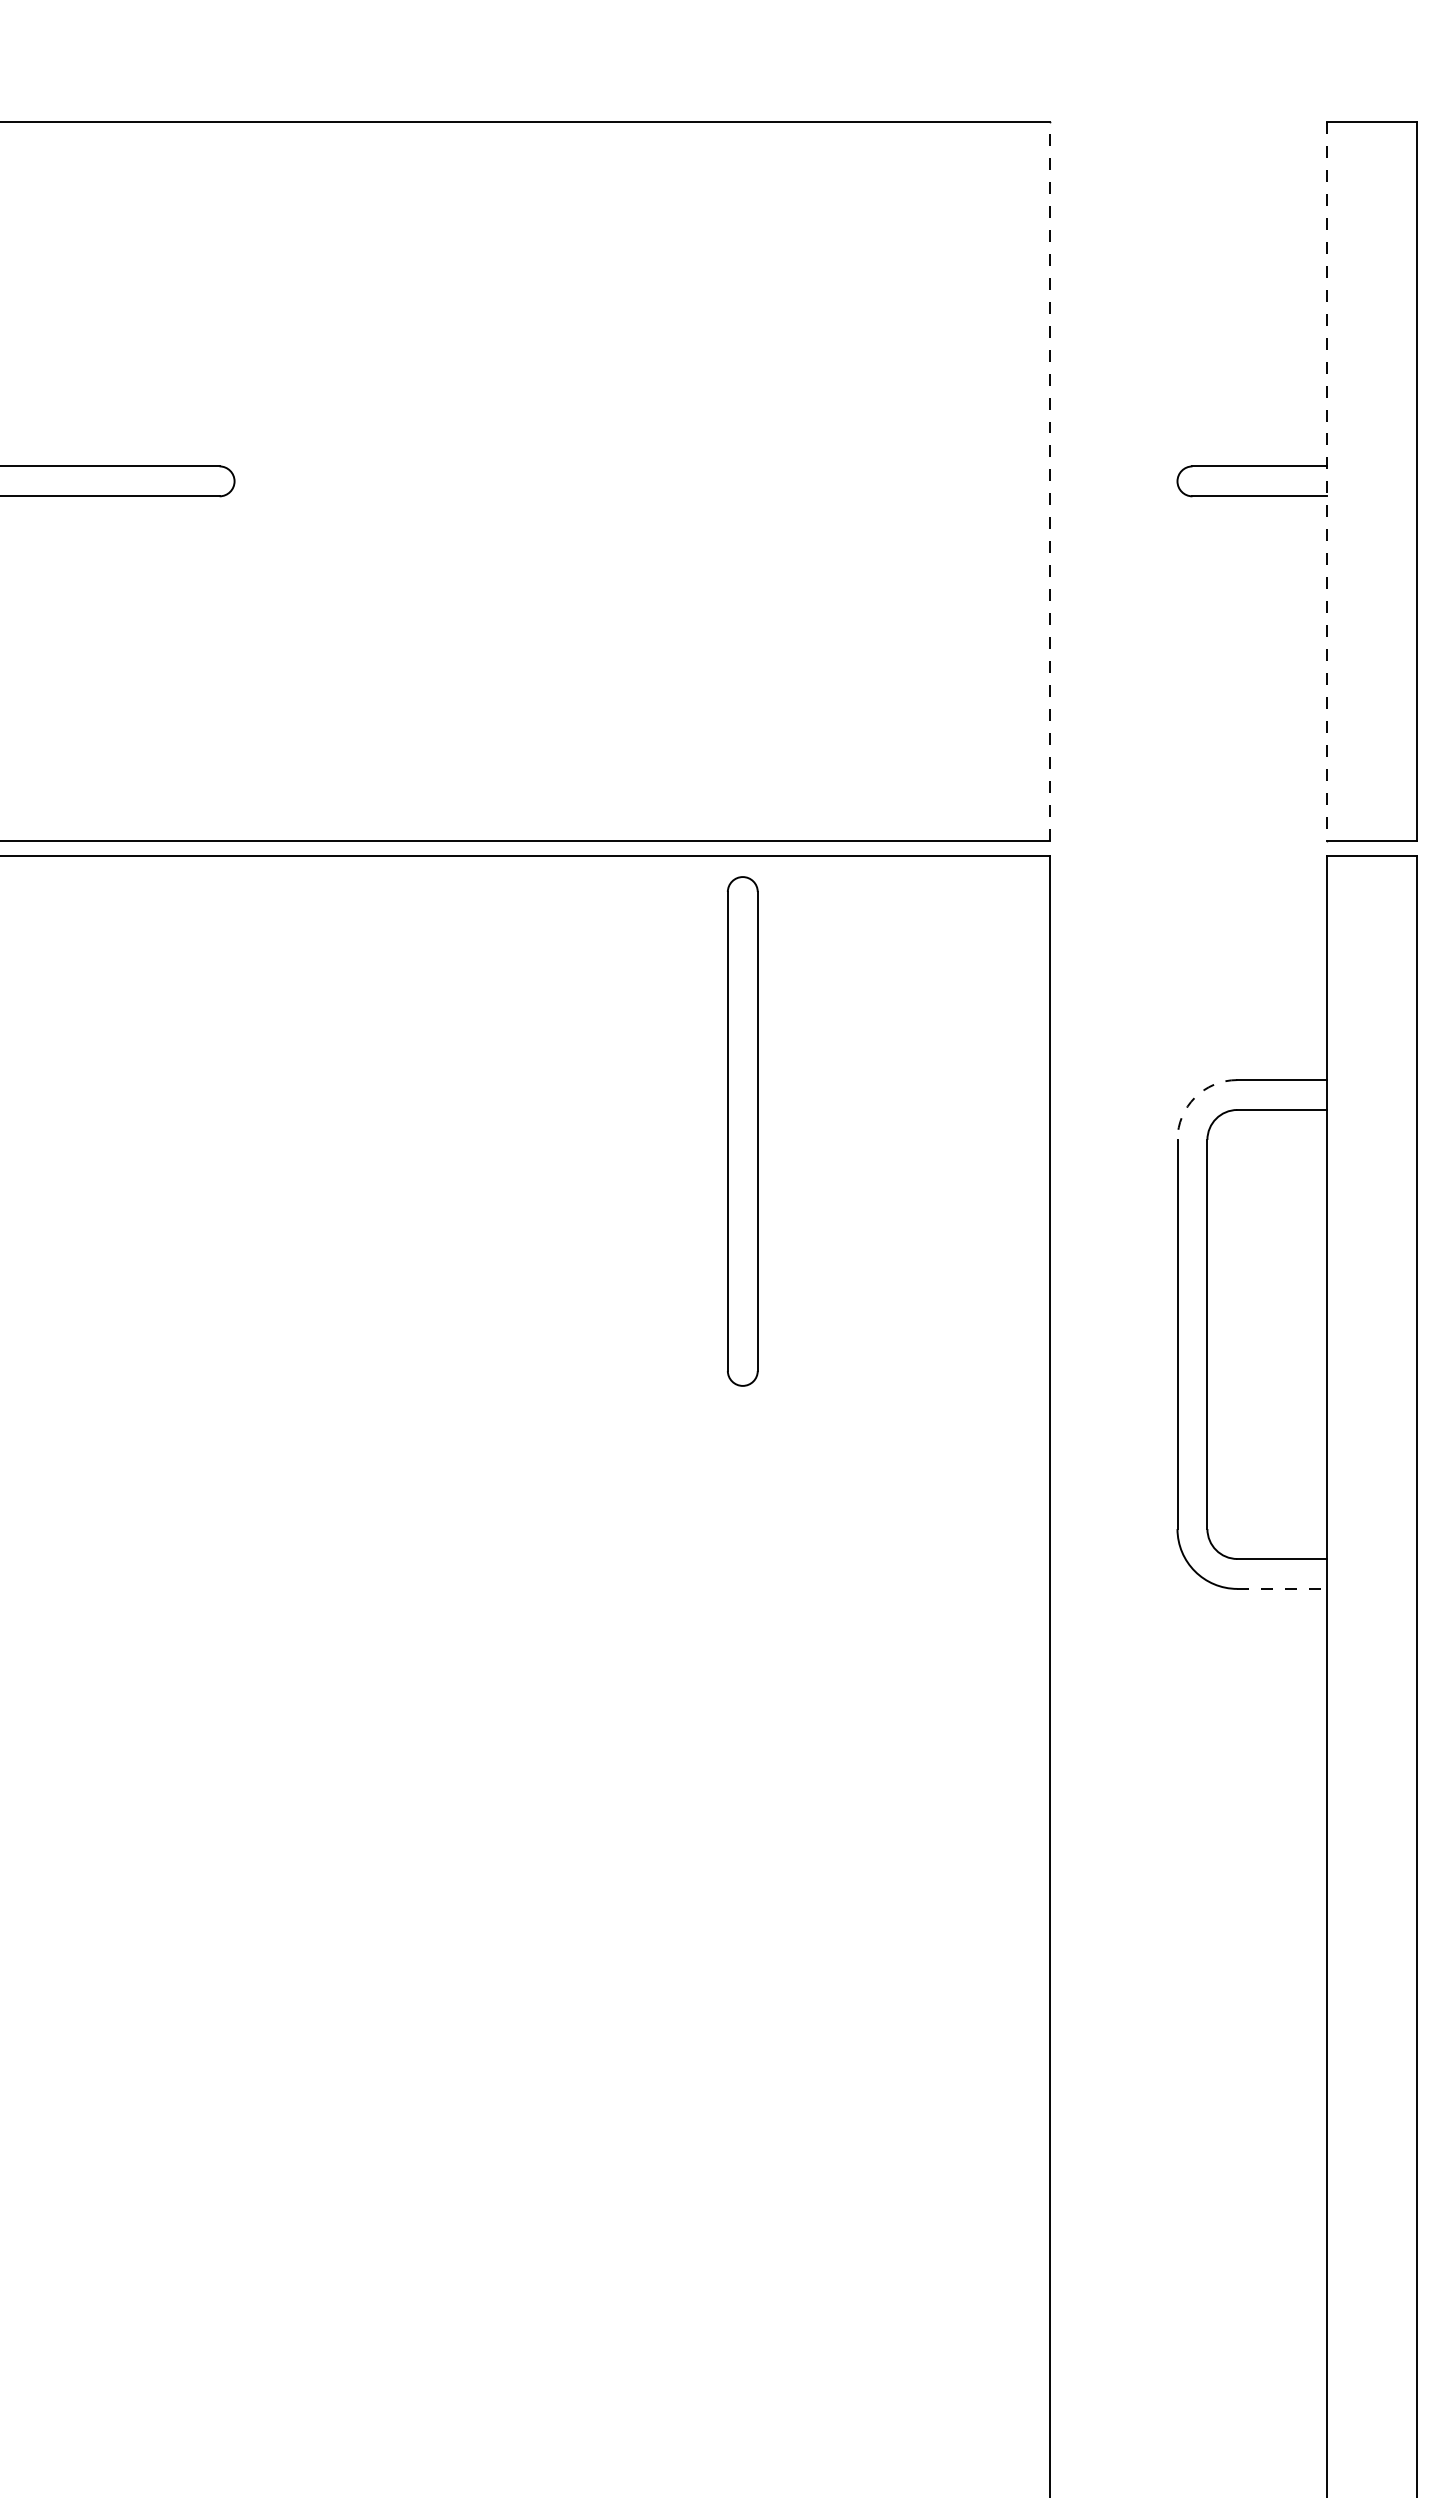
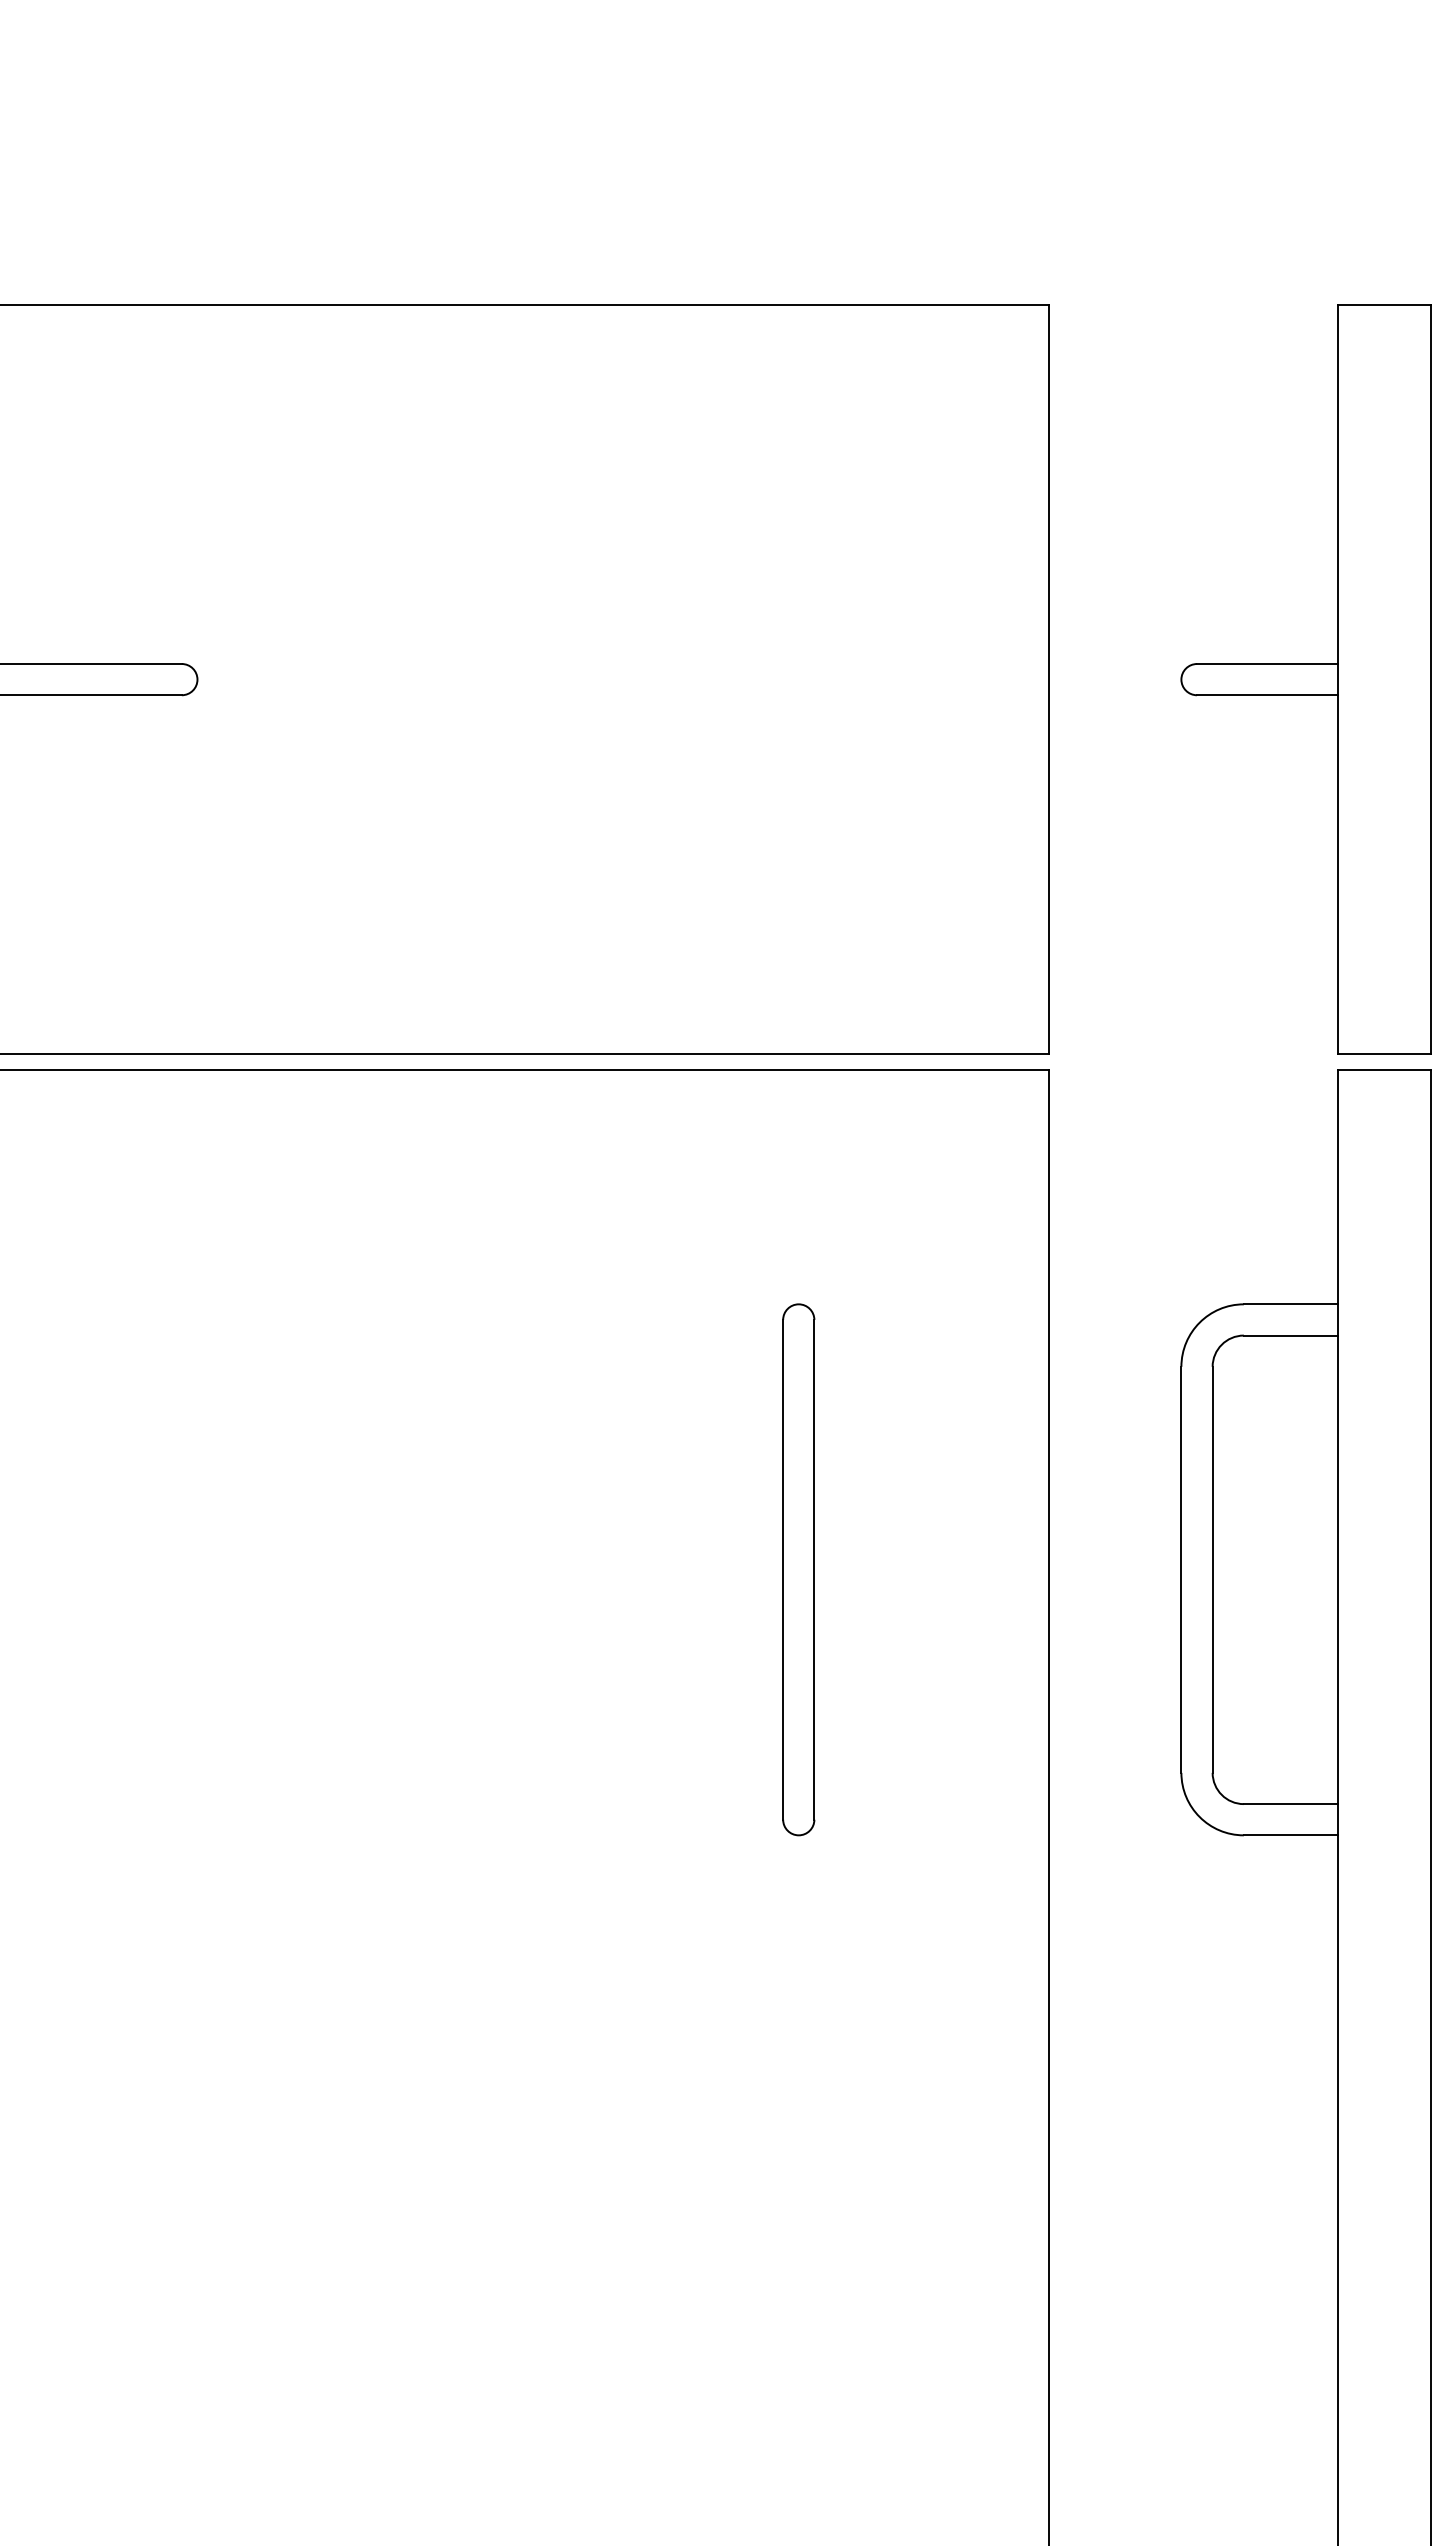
line: (1050, 480) -> (1048, 678), dashed -> solid
line: (1327, 481) -> (1337, 679), dashed -> solid
arc: (1195, 1097) -> (1200, 1322), dashed -> solid
part: (742, 1131) -> (798, 1569), moved
line: (1282, 1588) -> (1290, 1834), dashed -> solid

